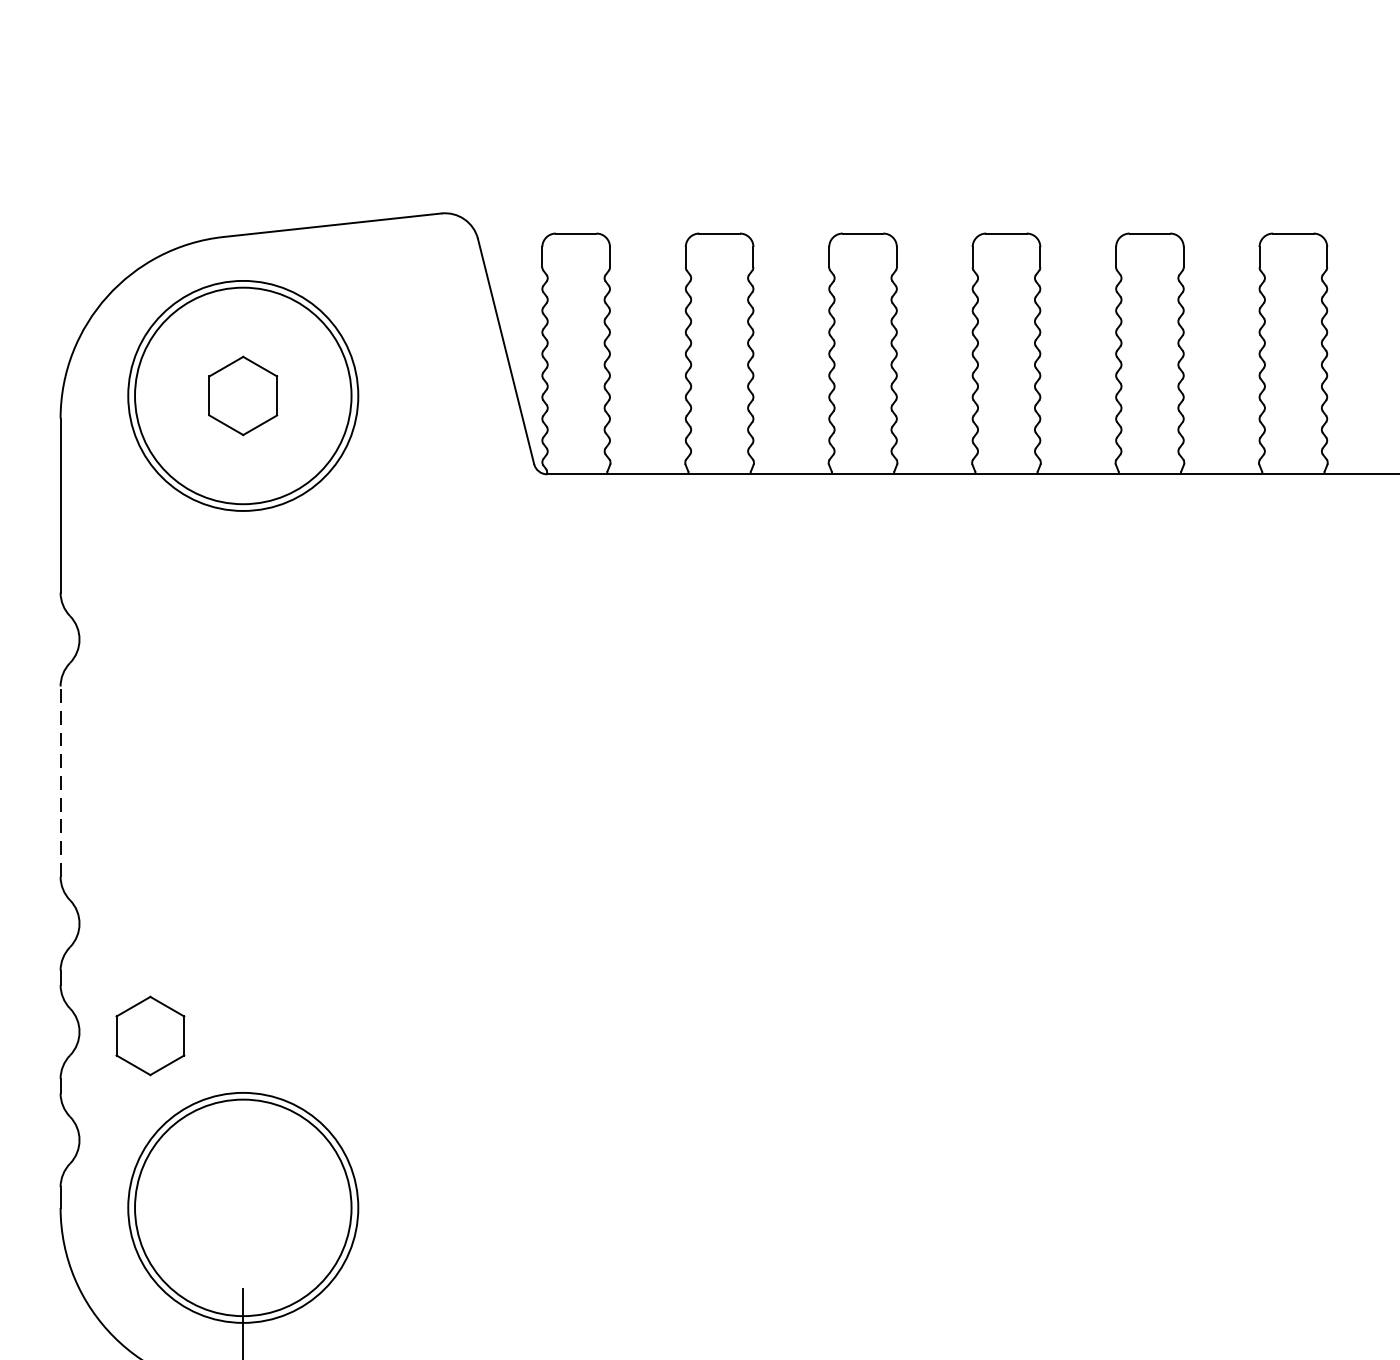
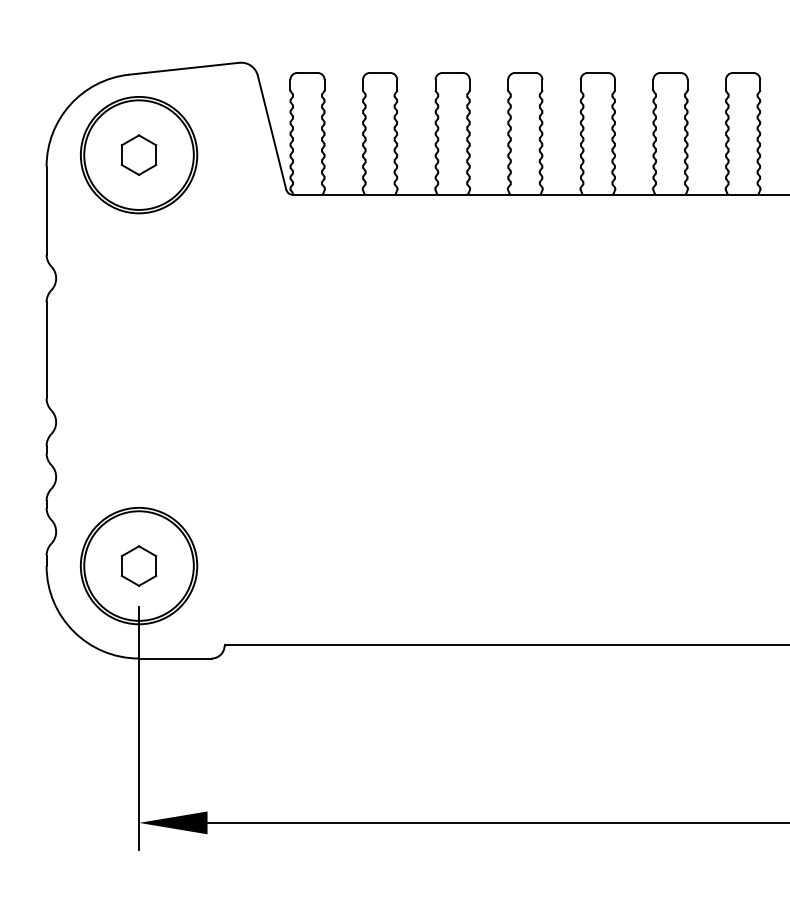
line: (60, 779) -> (46, 349), dashed -> solid
part: (149, 1034) -> (138, 565), moved

